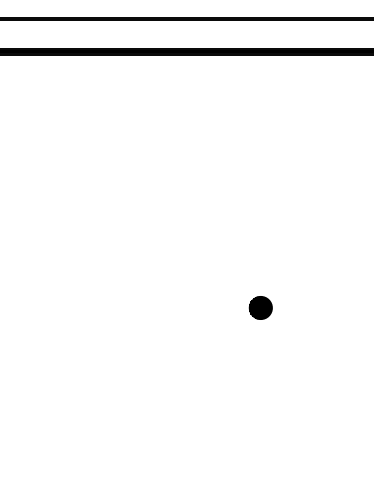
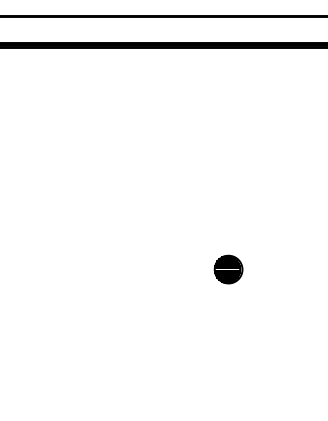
part: (260, 307) -> (228, 269), size x1.43

